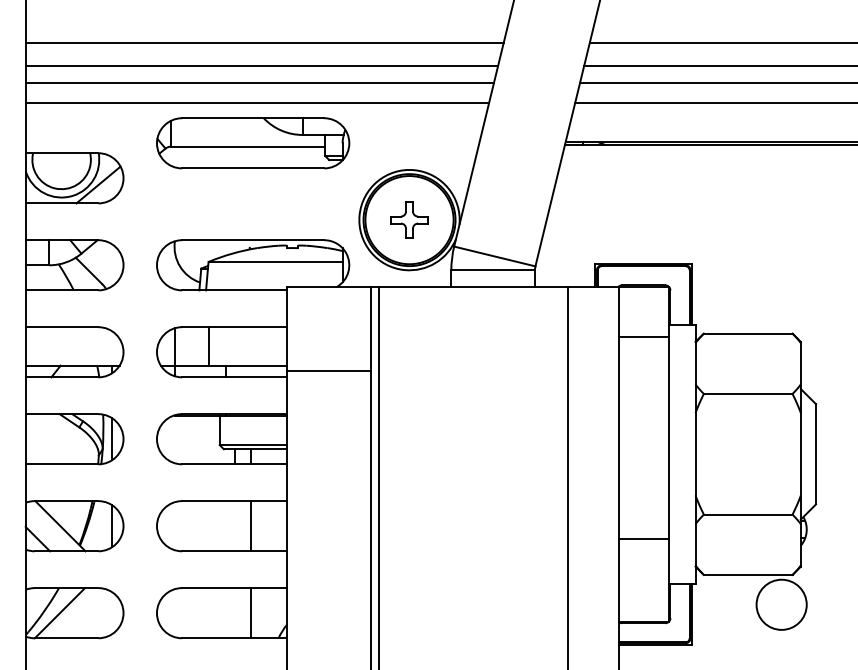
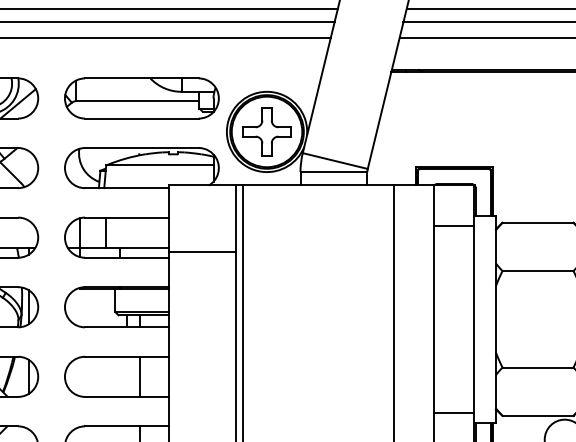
part: (253, 143) -> (142, 98), moved
part: (409, 219) -> (267, 131), size x1.67
line: (643, 539) -> (454, 413), moved

